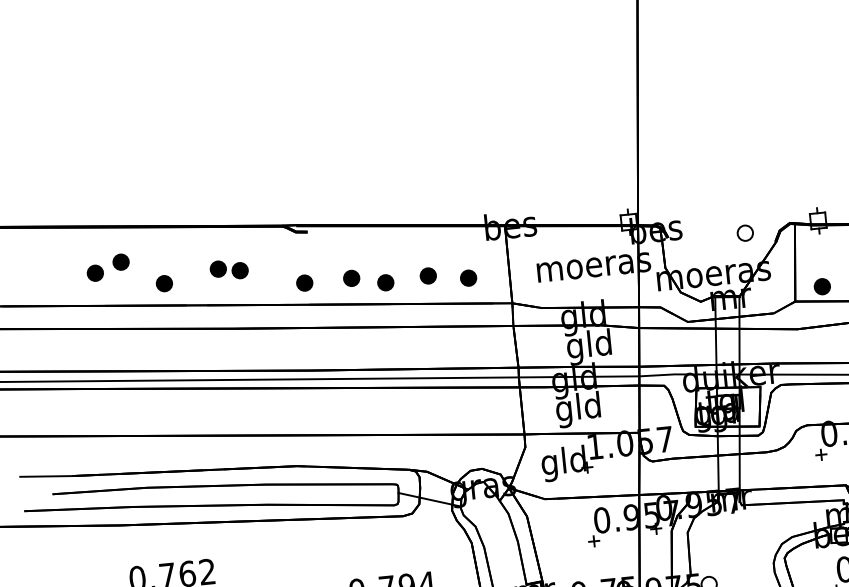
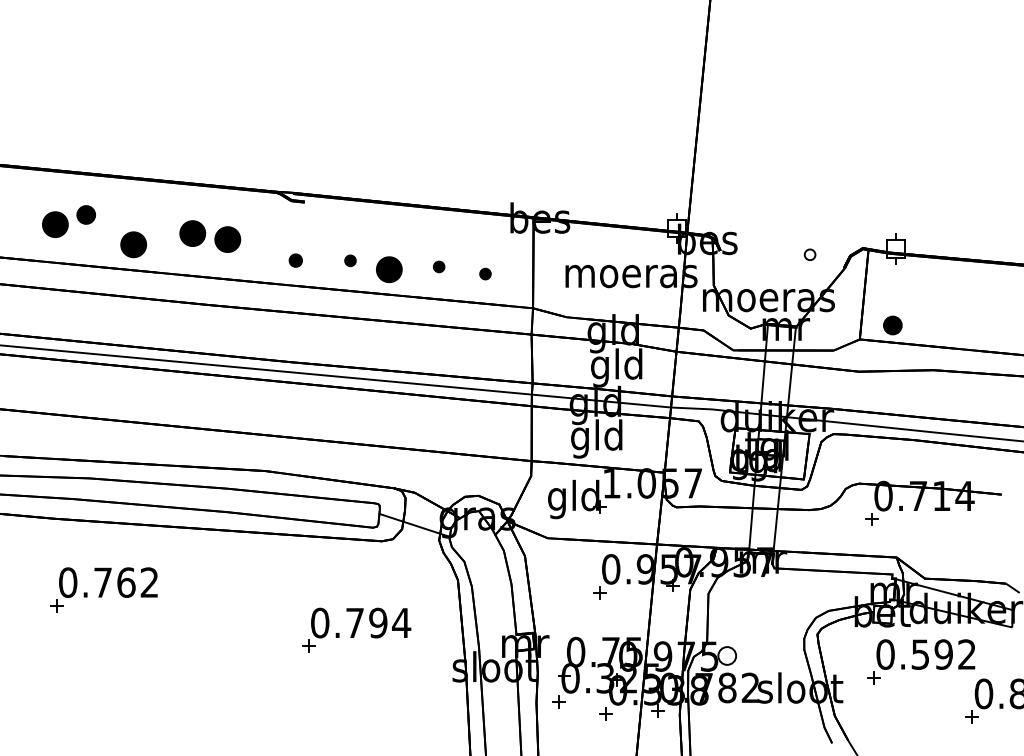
part: (744, 233) -> (809, 254), size x0.6
part: (228, 269) -> (209, 236), size x1.4
part: (94, 273) -> (54, 224), size x1.4
part: (427, 275) -> (438, 266), size x0.6
part: (468, 277) -> (485, 273), size x0.6
part: (351, 278) -> (350, 260), size x0.6
part: (304, 282) -> (295, 260), size x0.7
part: (385, 282) -> (389, 269), size x1.4
part: (164, 283) -> (133, 244), size x1.4

